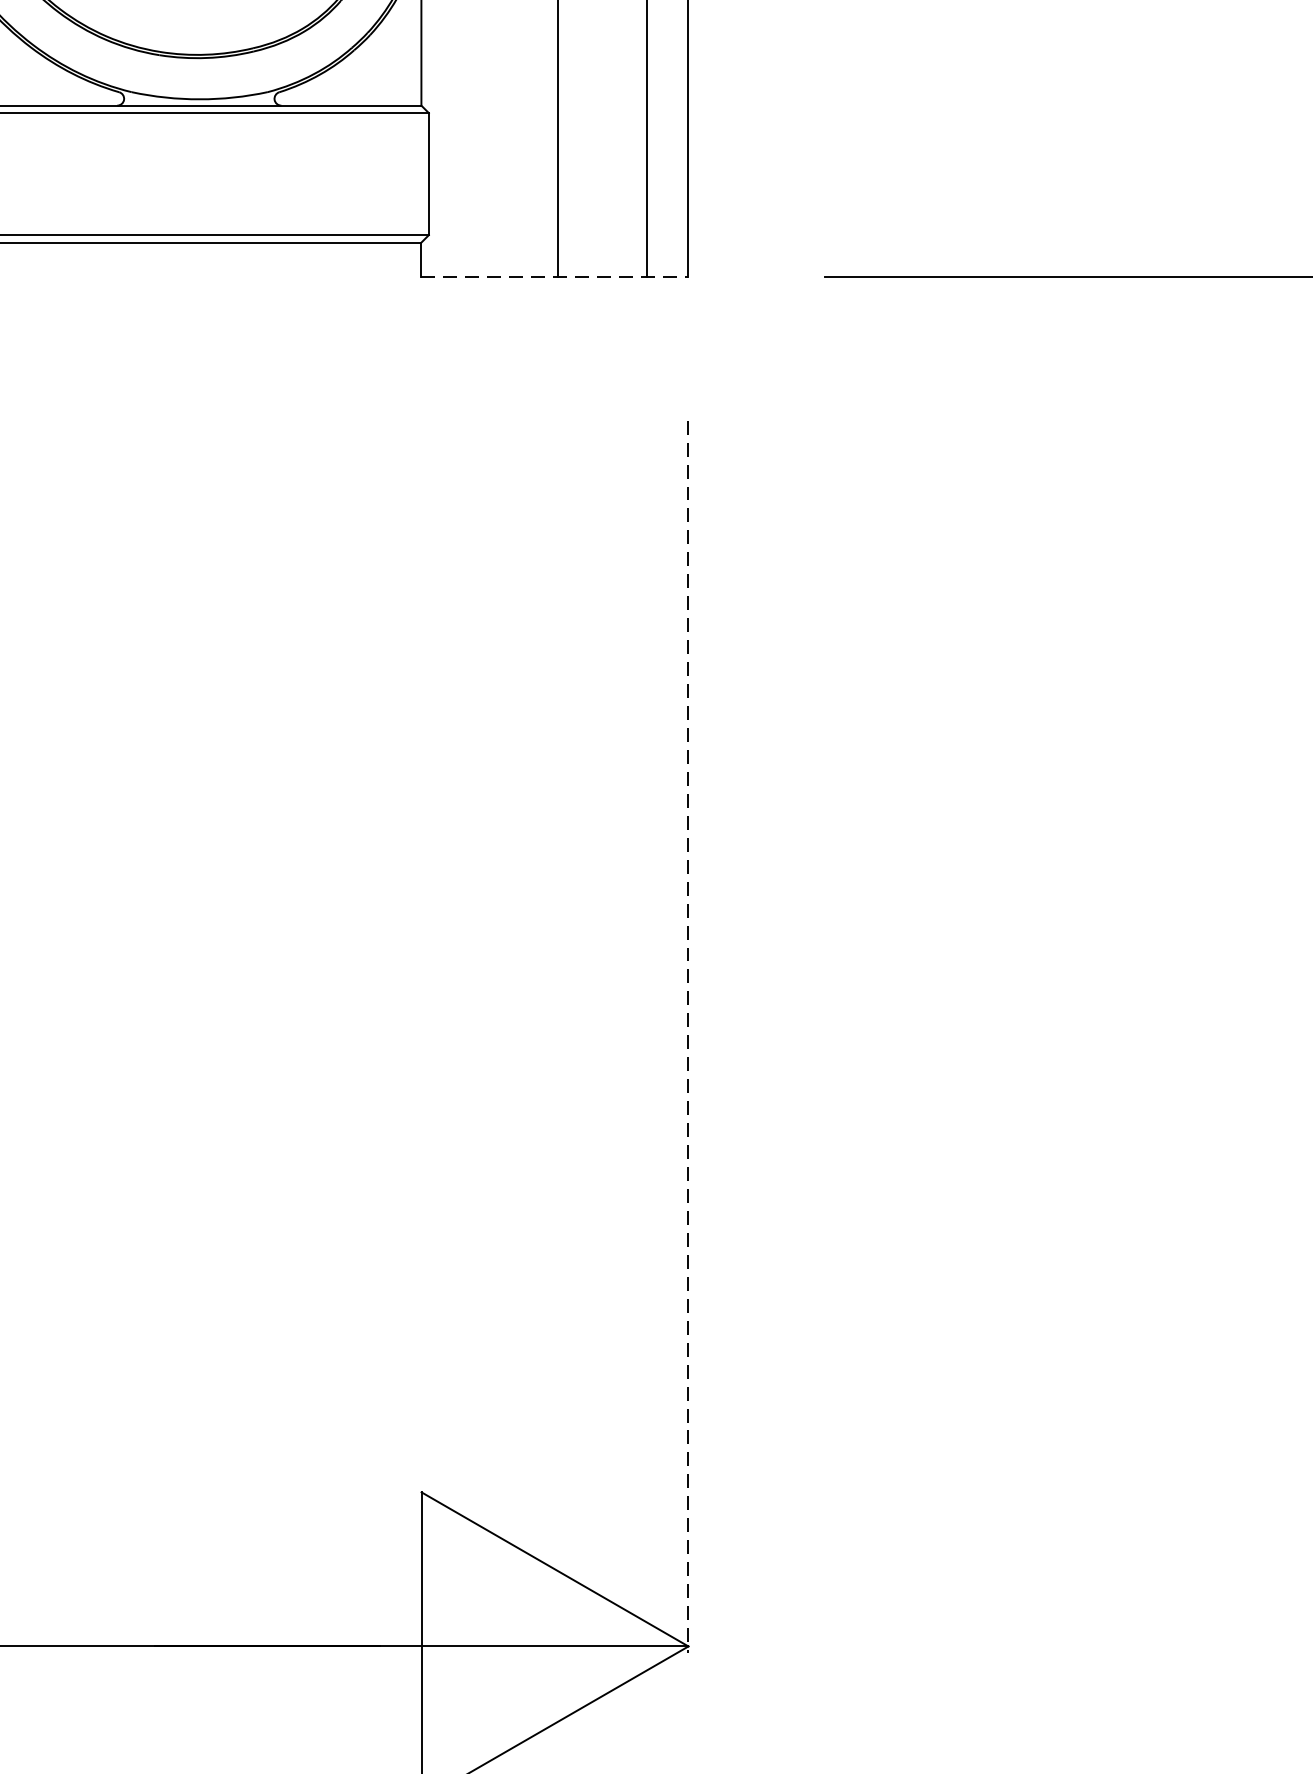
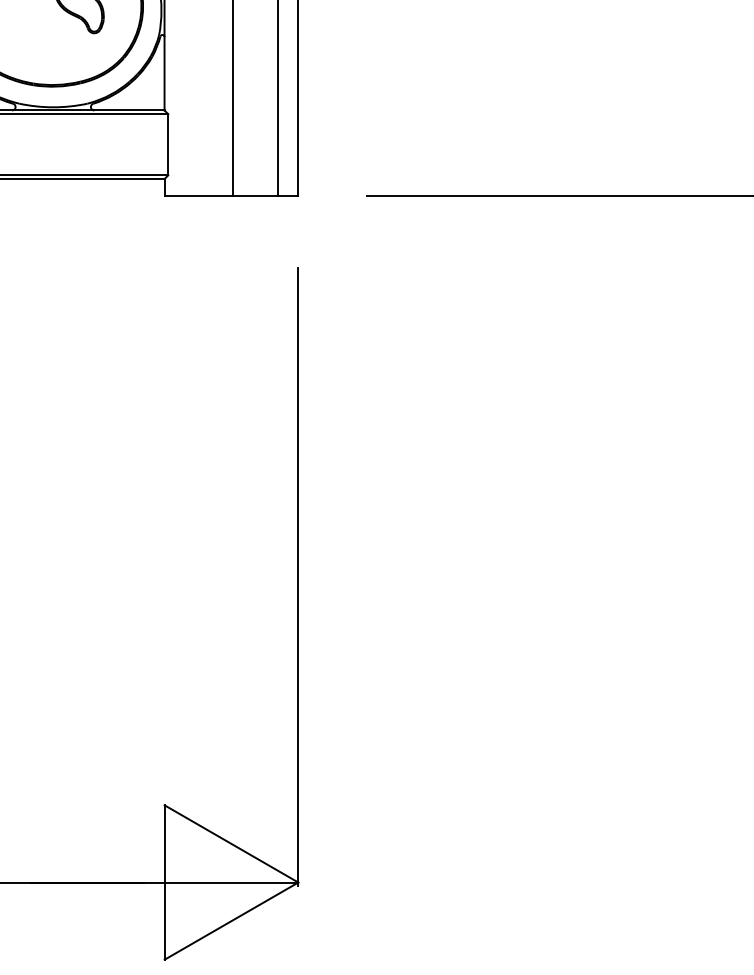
line: (555, 277) -> (231, 196), dashed -> solid
line: (688, 1037) -> (298, 577), dashed -> solid

